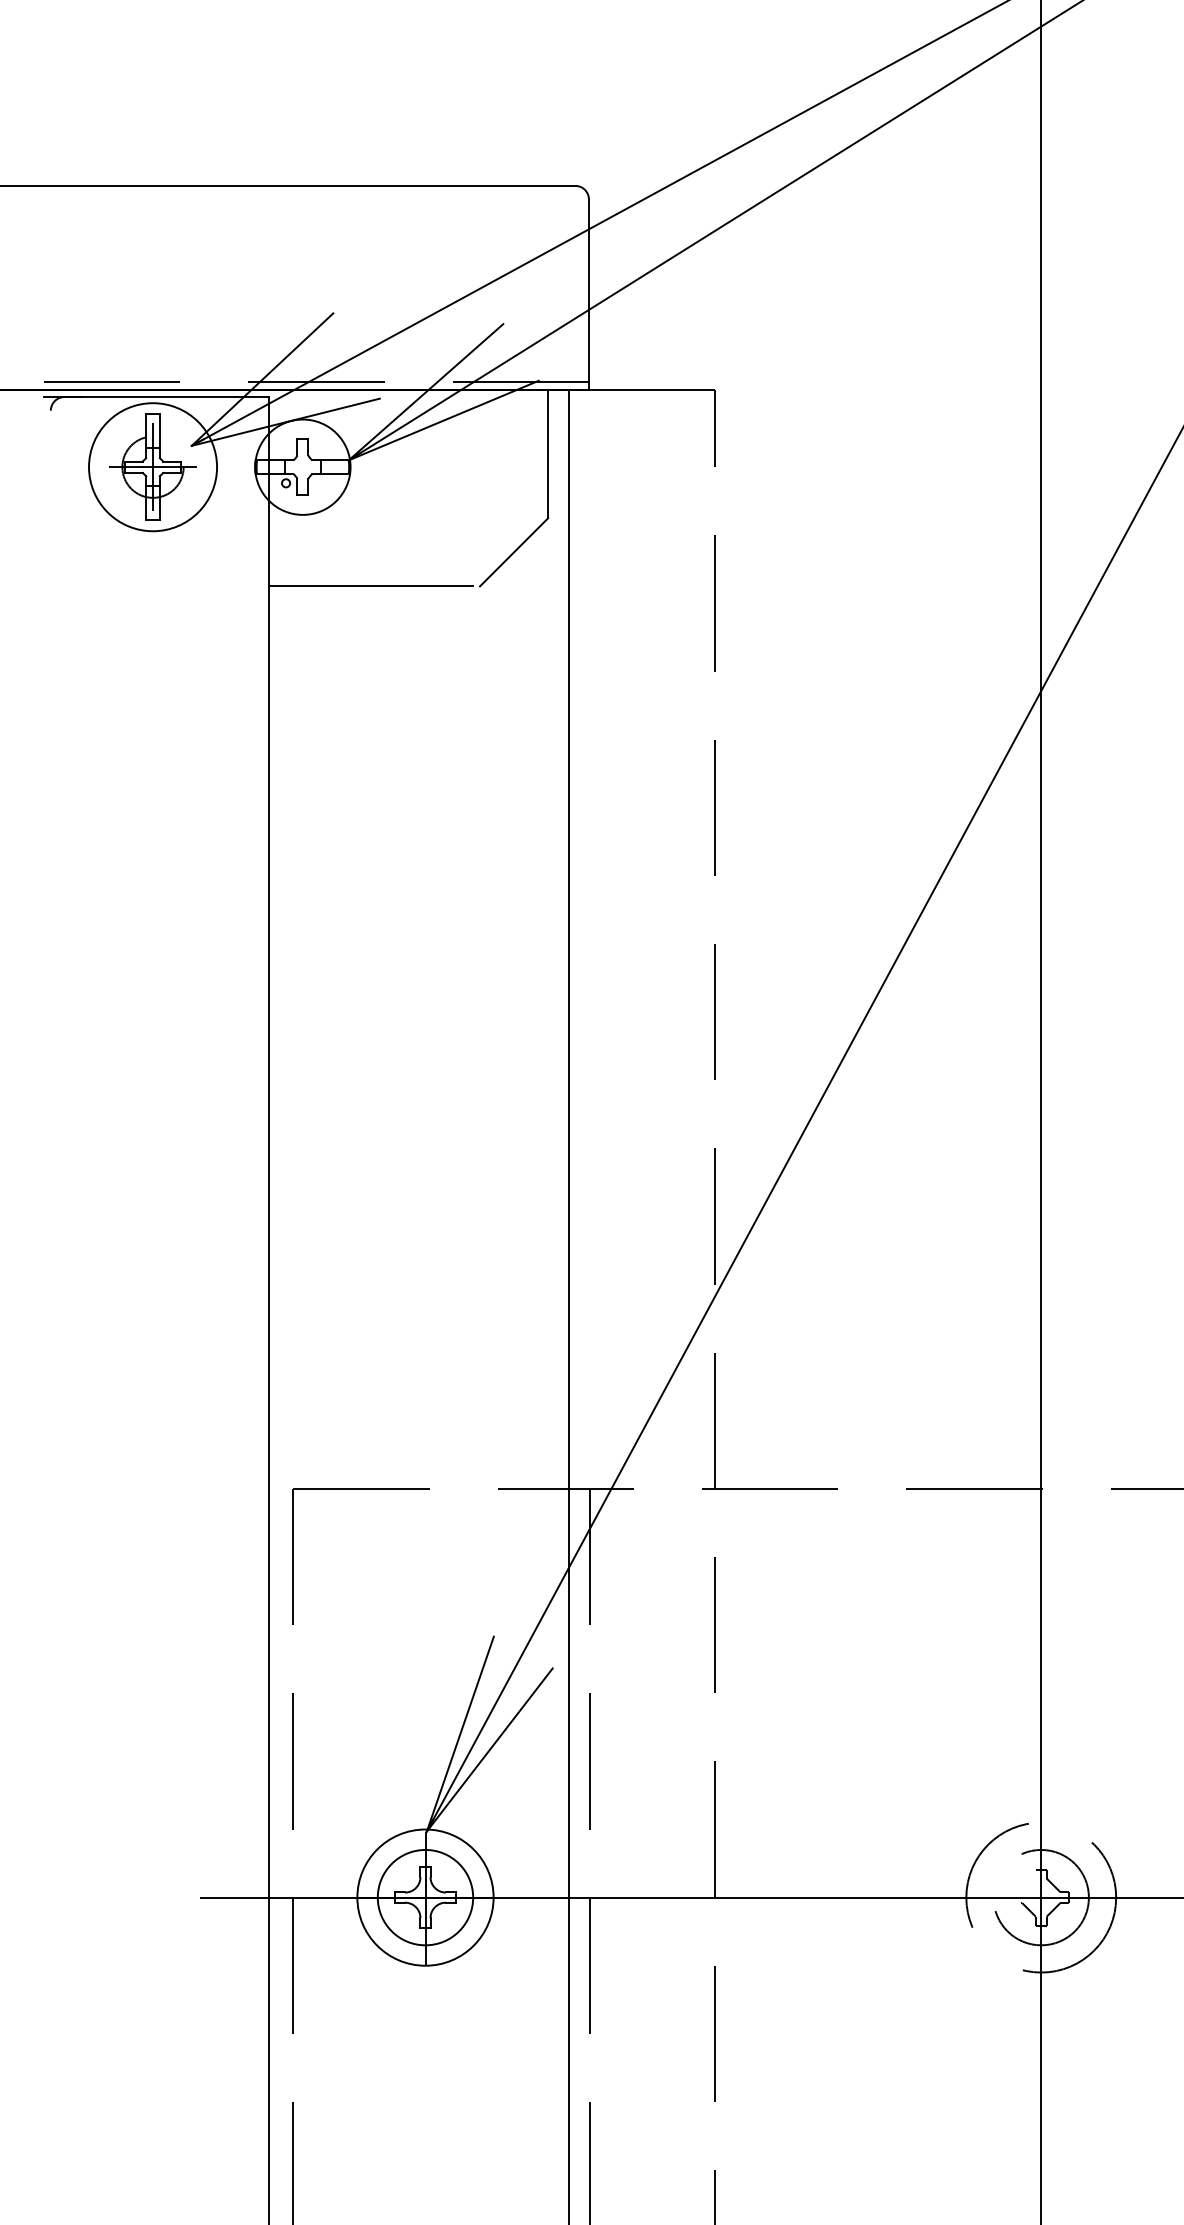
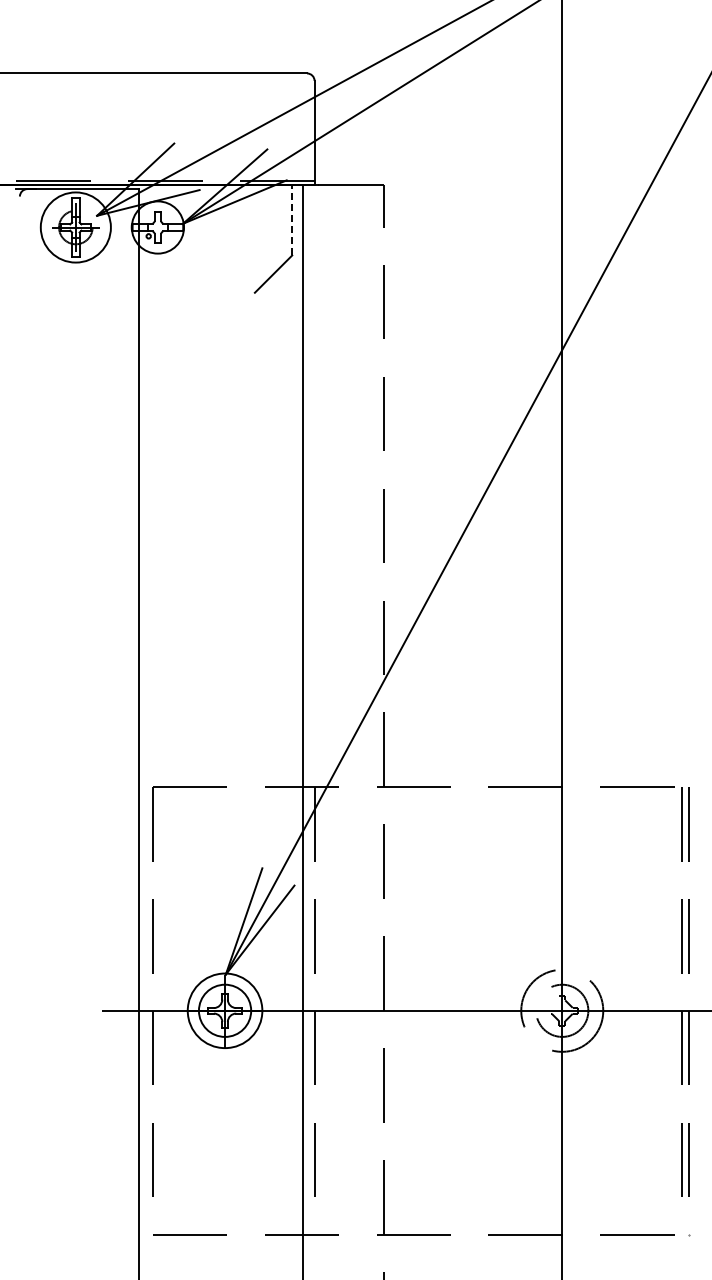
line: (548, 452) -> (292, 219), solid -> dashed
line: (371, 585) -> (195, 292), removed

